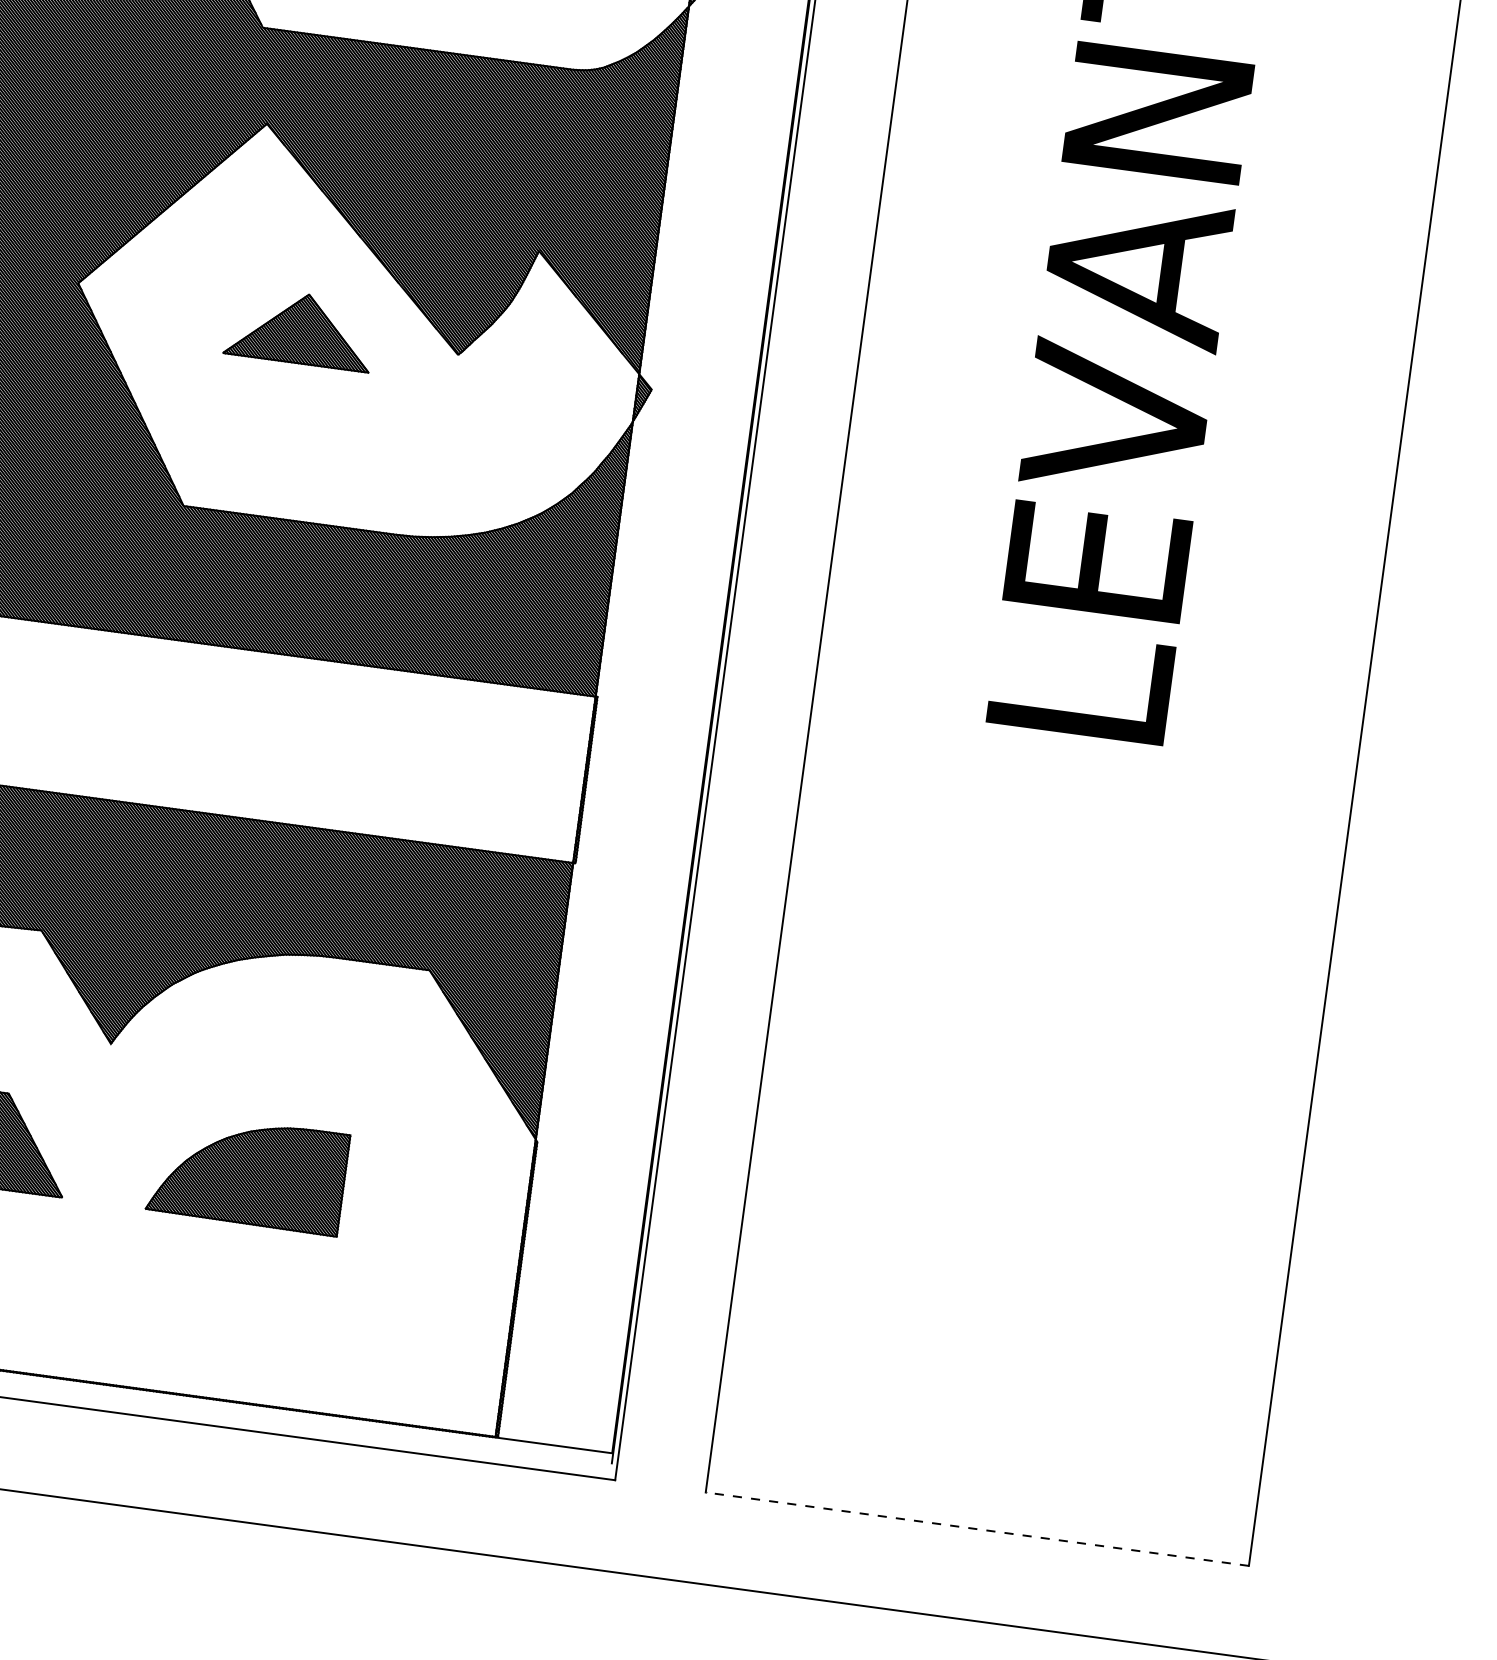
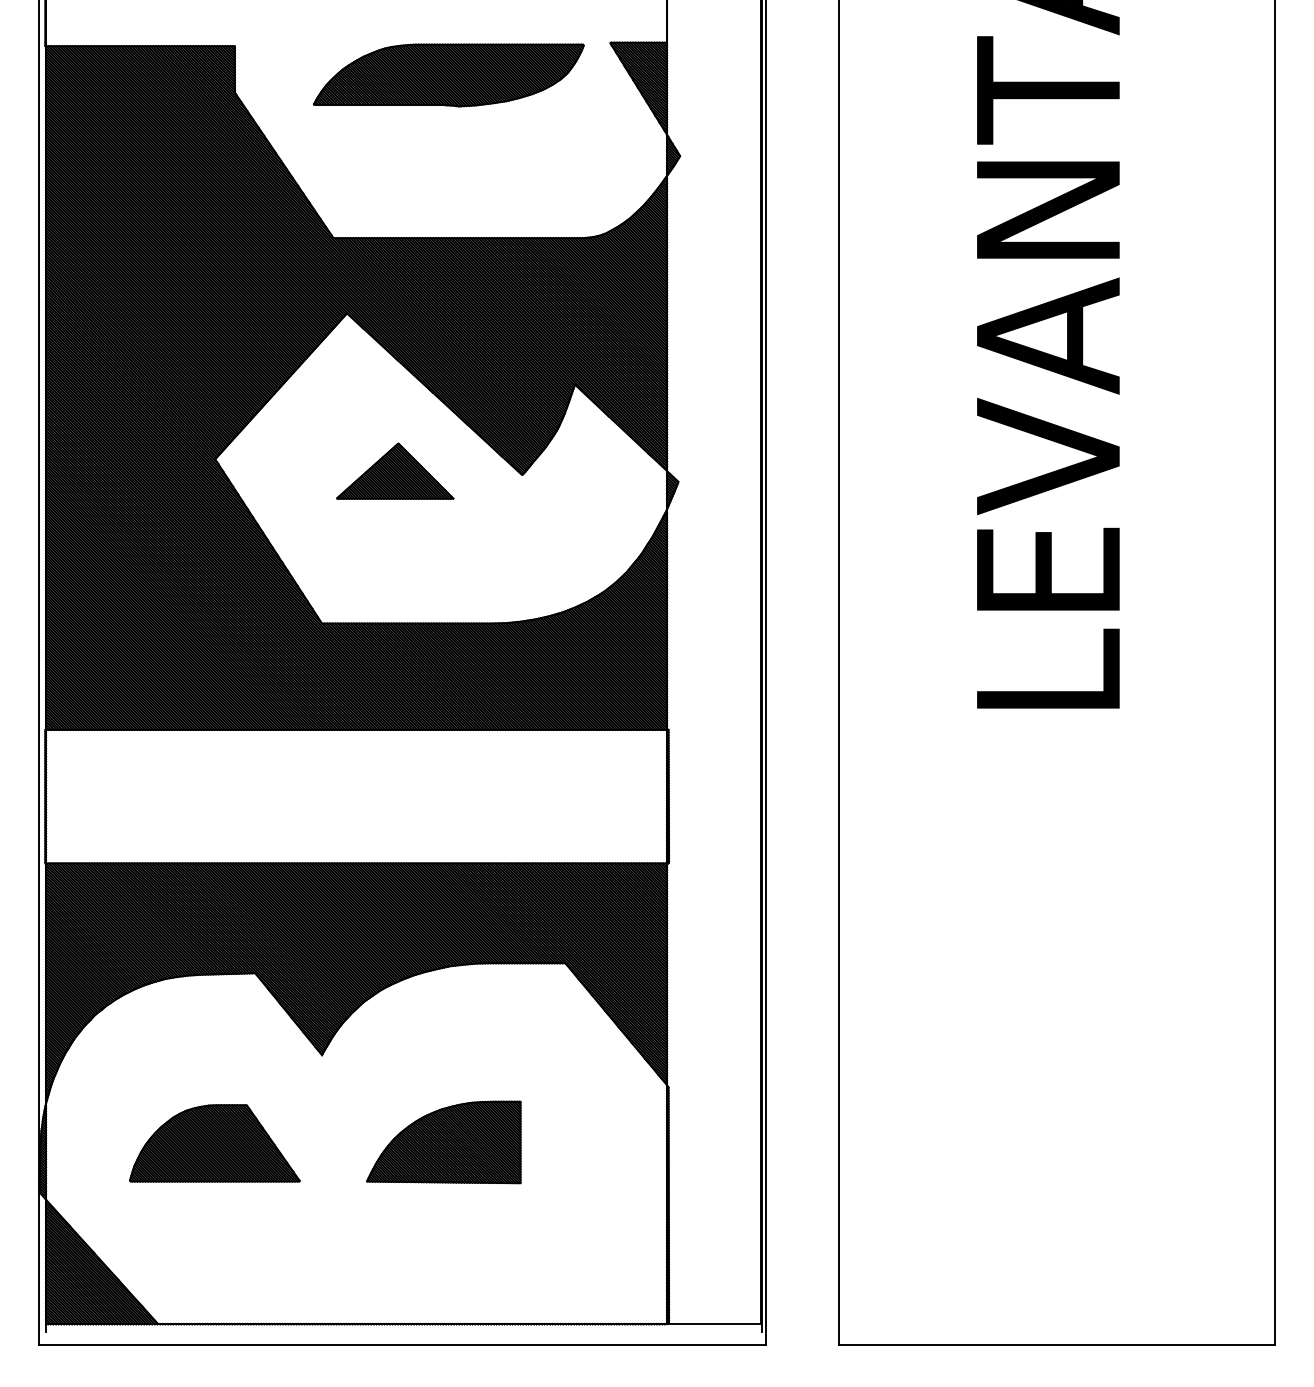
line: (977, 1529) -> (1056, 1345), dashed -> solid

